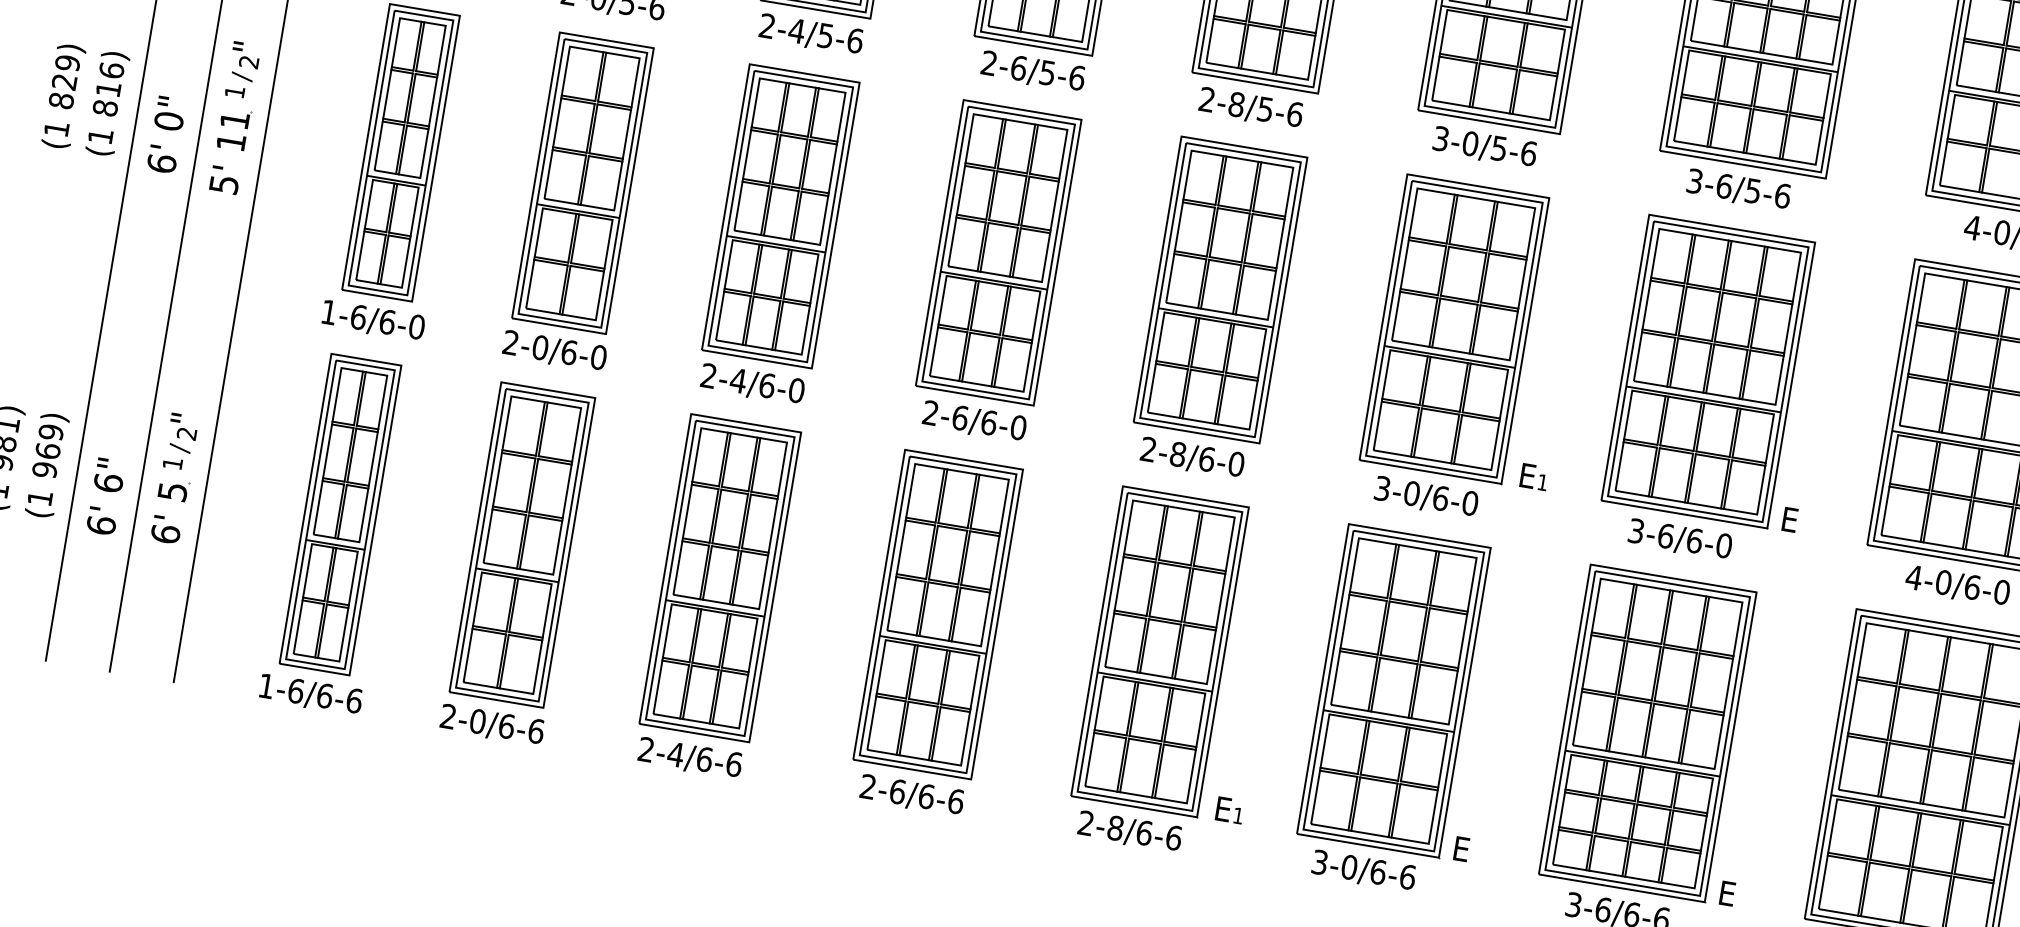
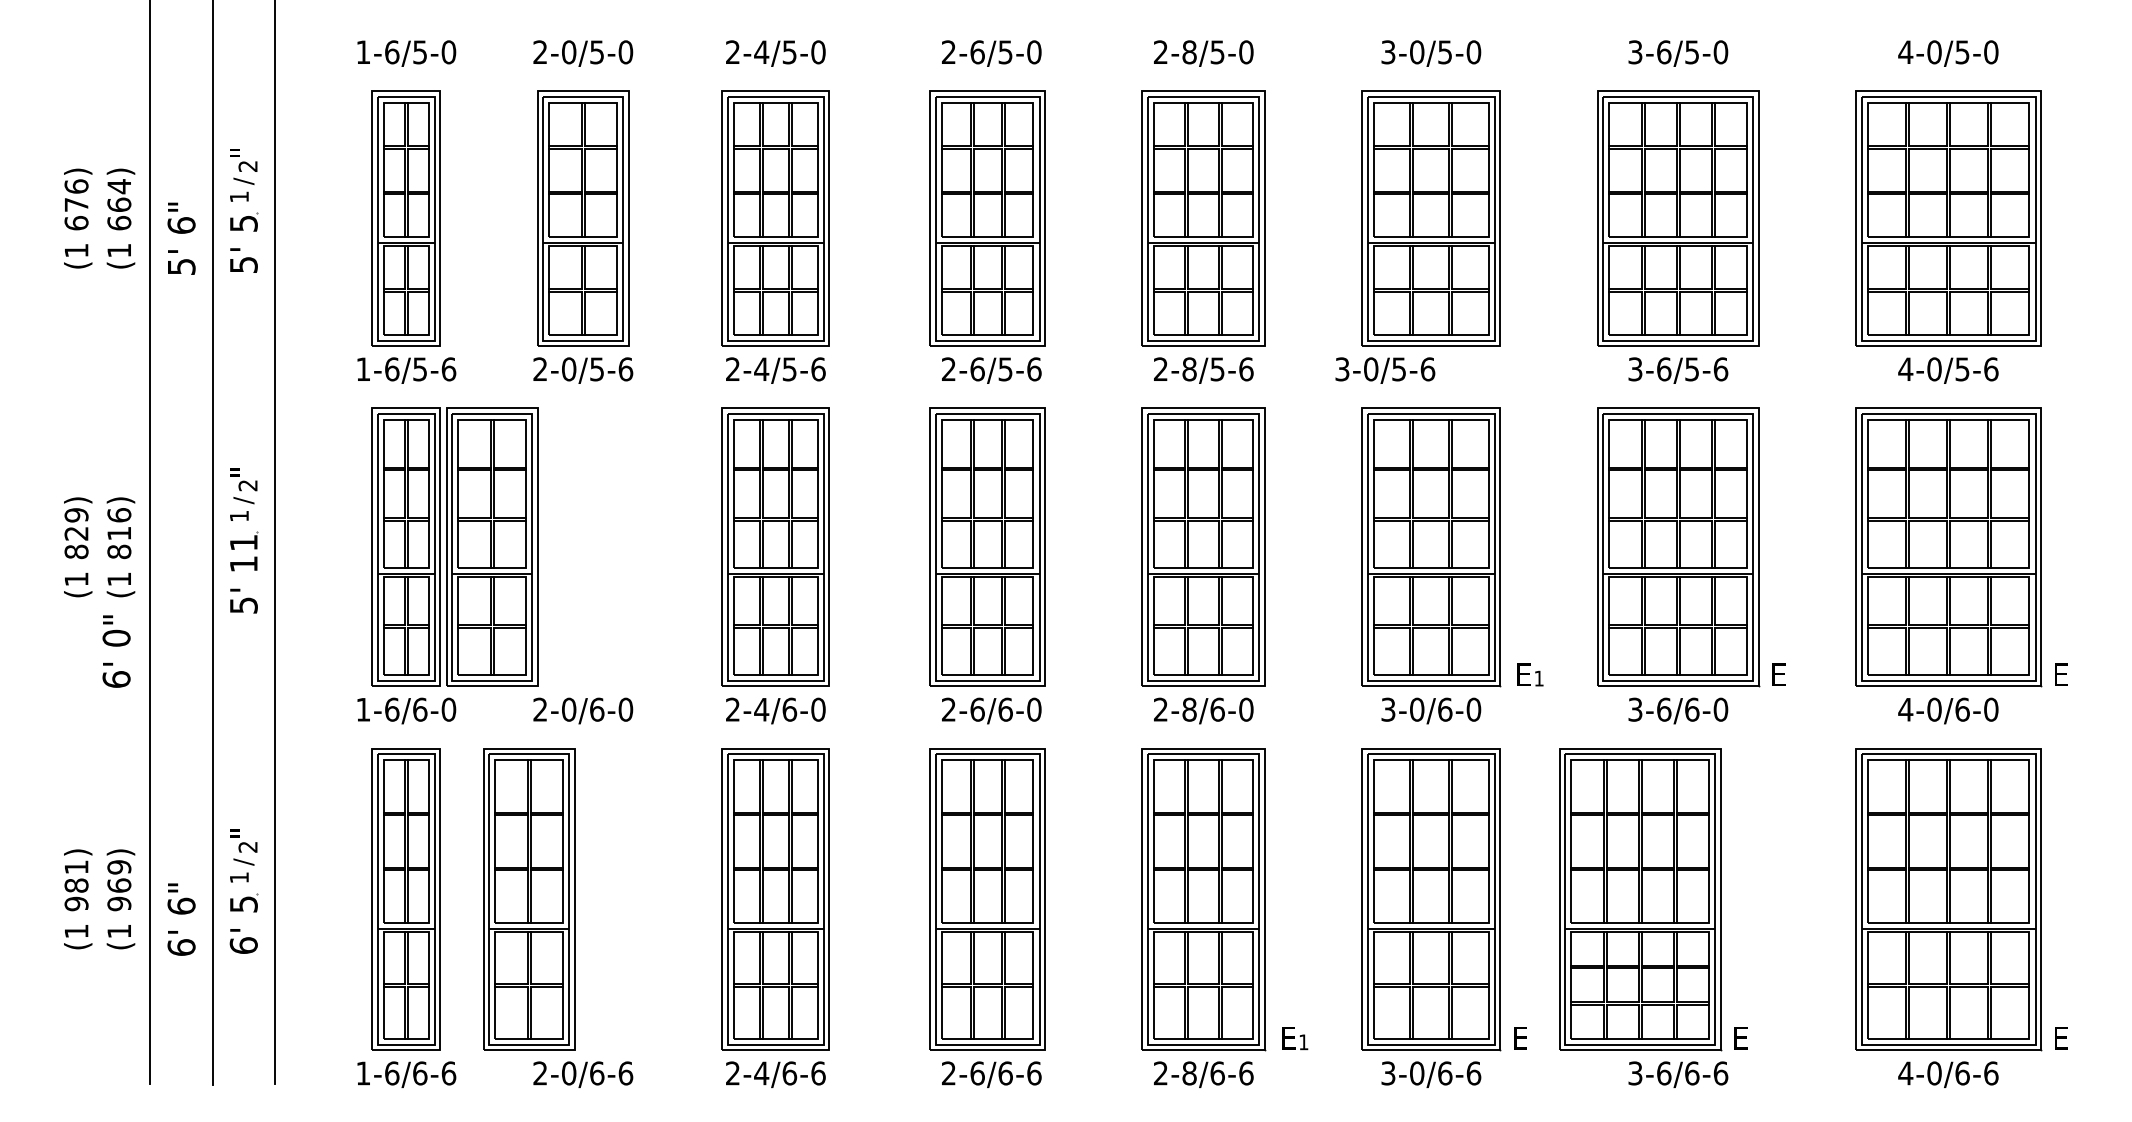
text: (166, 134) -> (116, 651), moved
text: (1485, 147) -> (1385, 370), moved
part: (583, 182) -> (492, 546), moved
part: (522, 545) -> (529, 899), moved
part: (1661, 735) -> (1653, 899), moved

